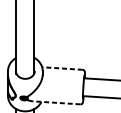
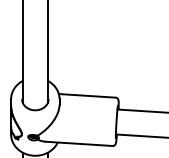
line: (61, 68) -> (86, 95), dashed -> solid
line: (56, 102) -> (78, 143), dashed -> solid

